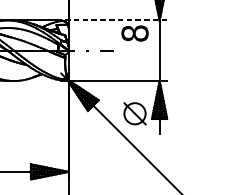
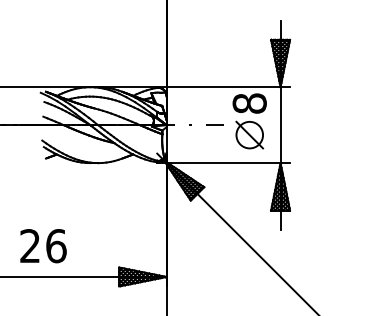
line: (114, 20) -> (223, 87), dashed -> solid
part: (134, 113) -> (249, 134), moved

